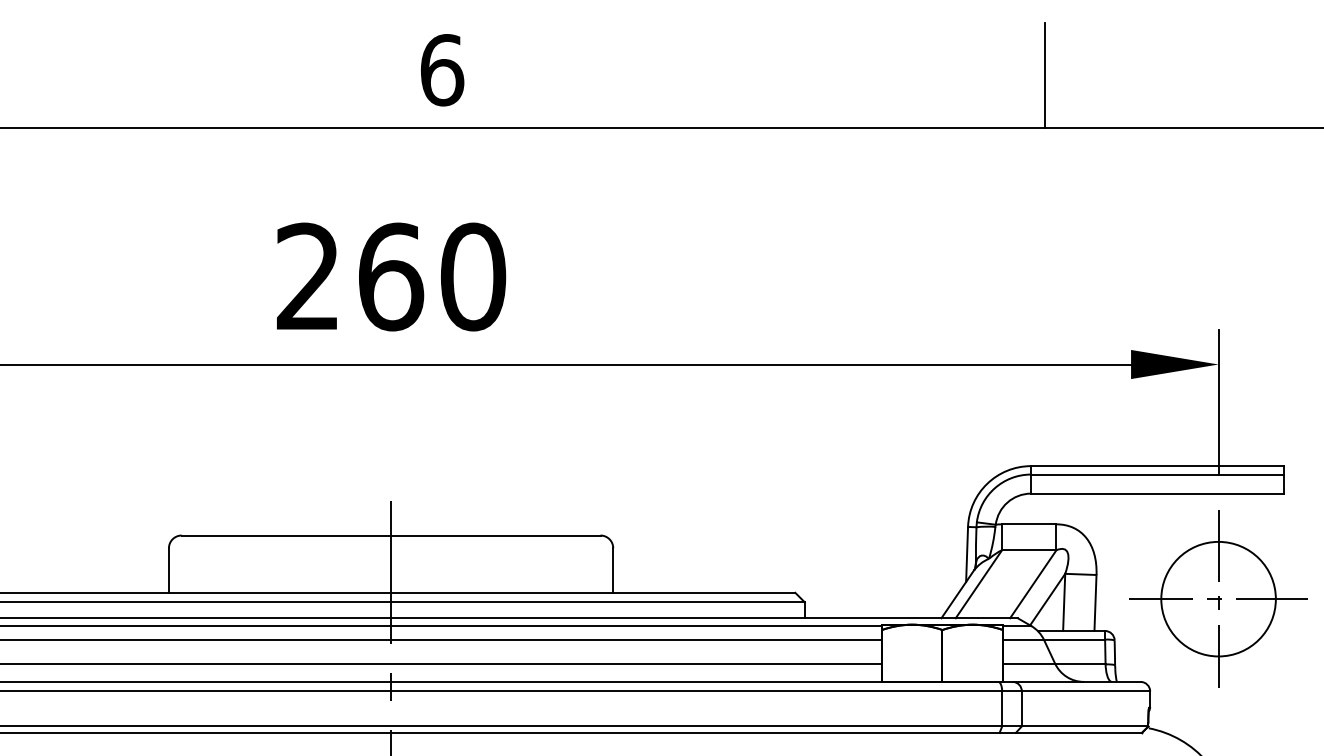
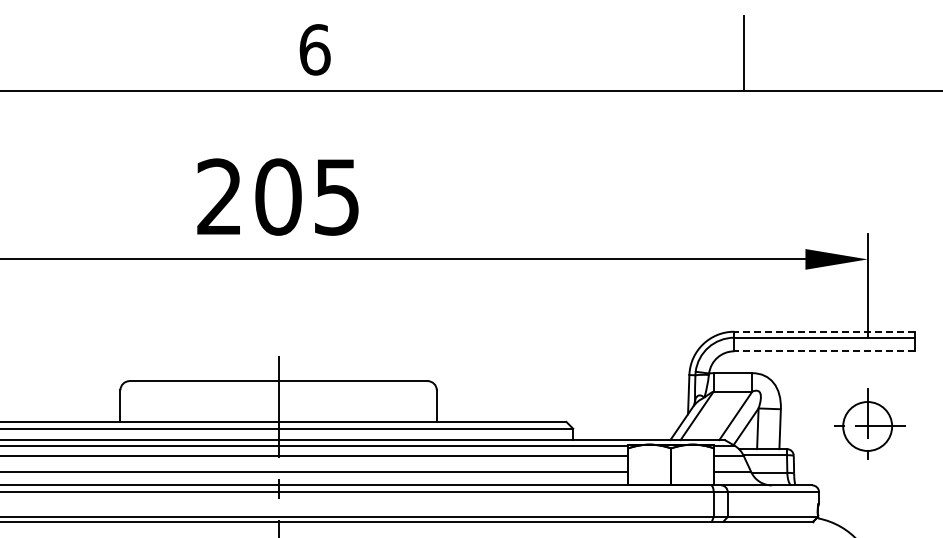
text: (431, 276) -> (307, 196), 260 -> 205
line: (1156, 465) -> (823, 331), solid -> dashed
line: (1156, 493) -> (823, 351), solid -> dashed
part: (1218, 599) -> (867, 426), size x0.6

